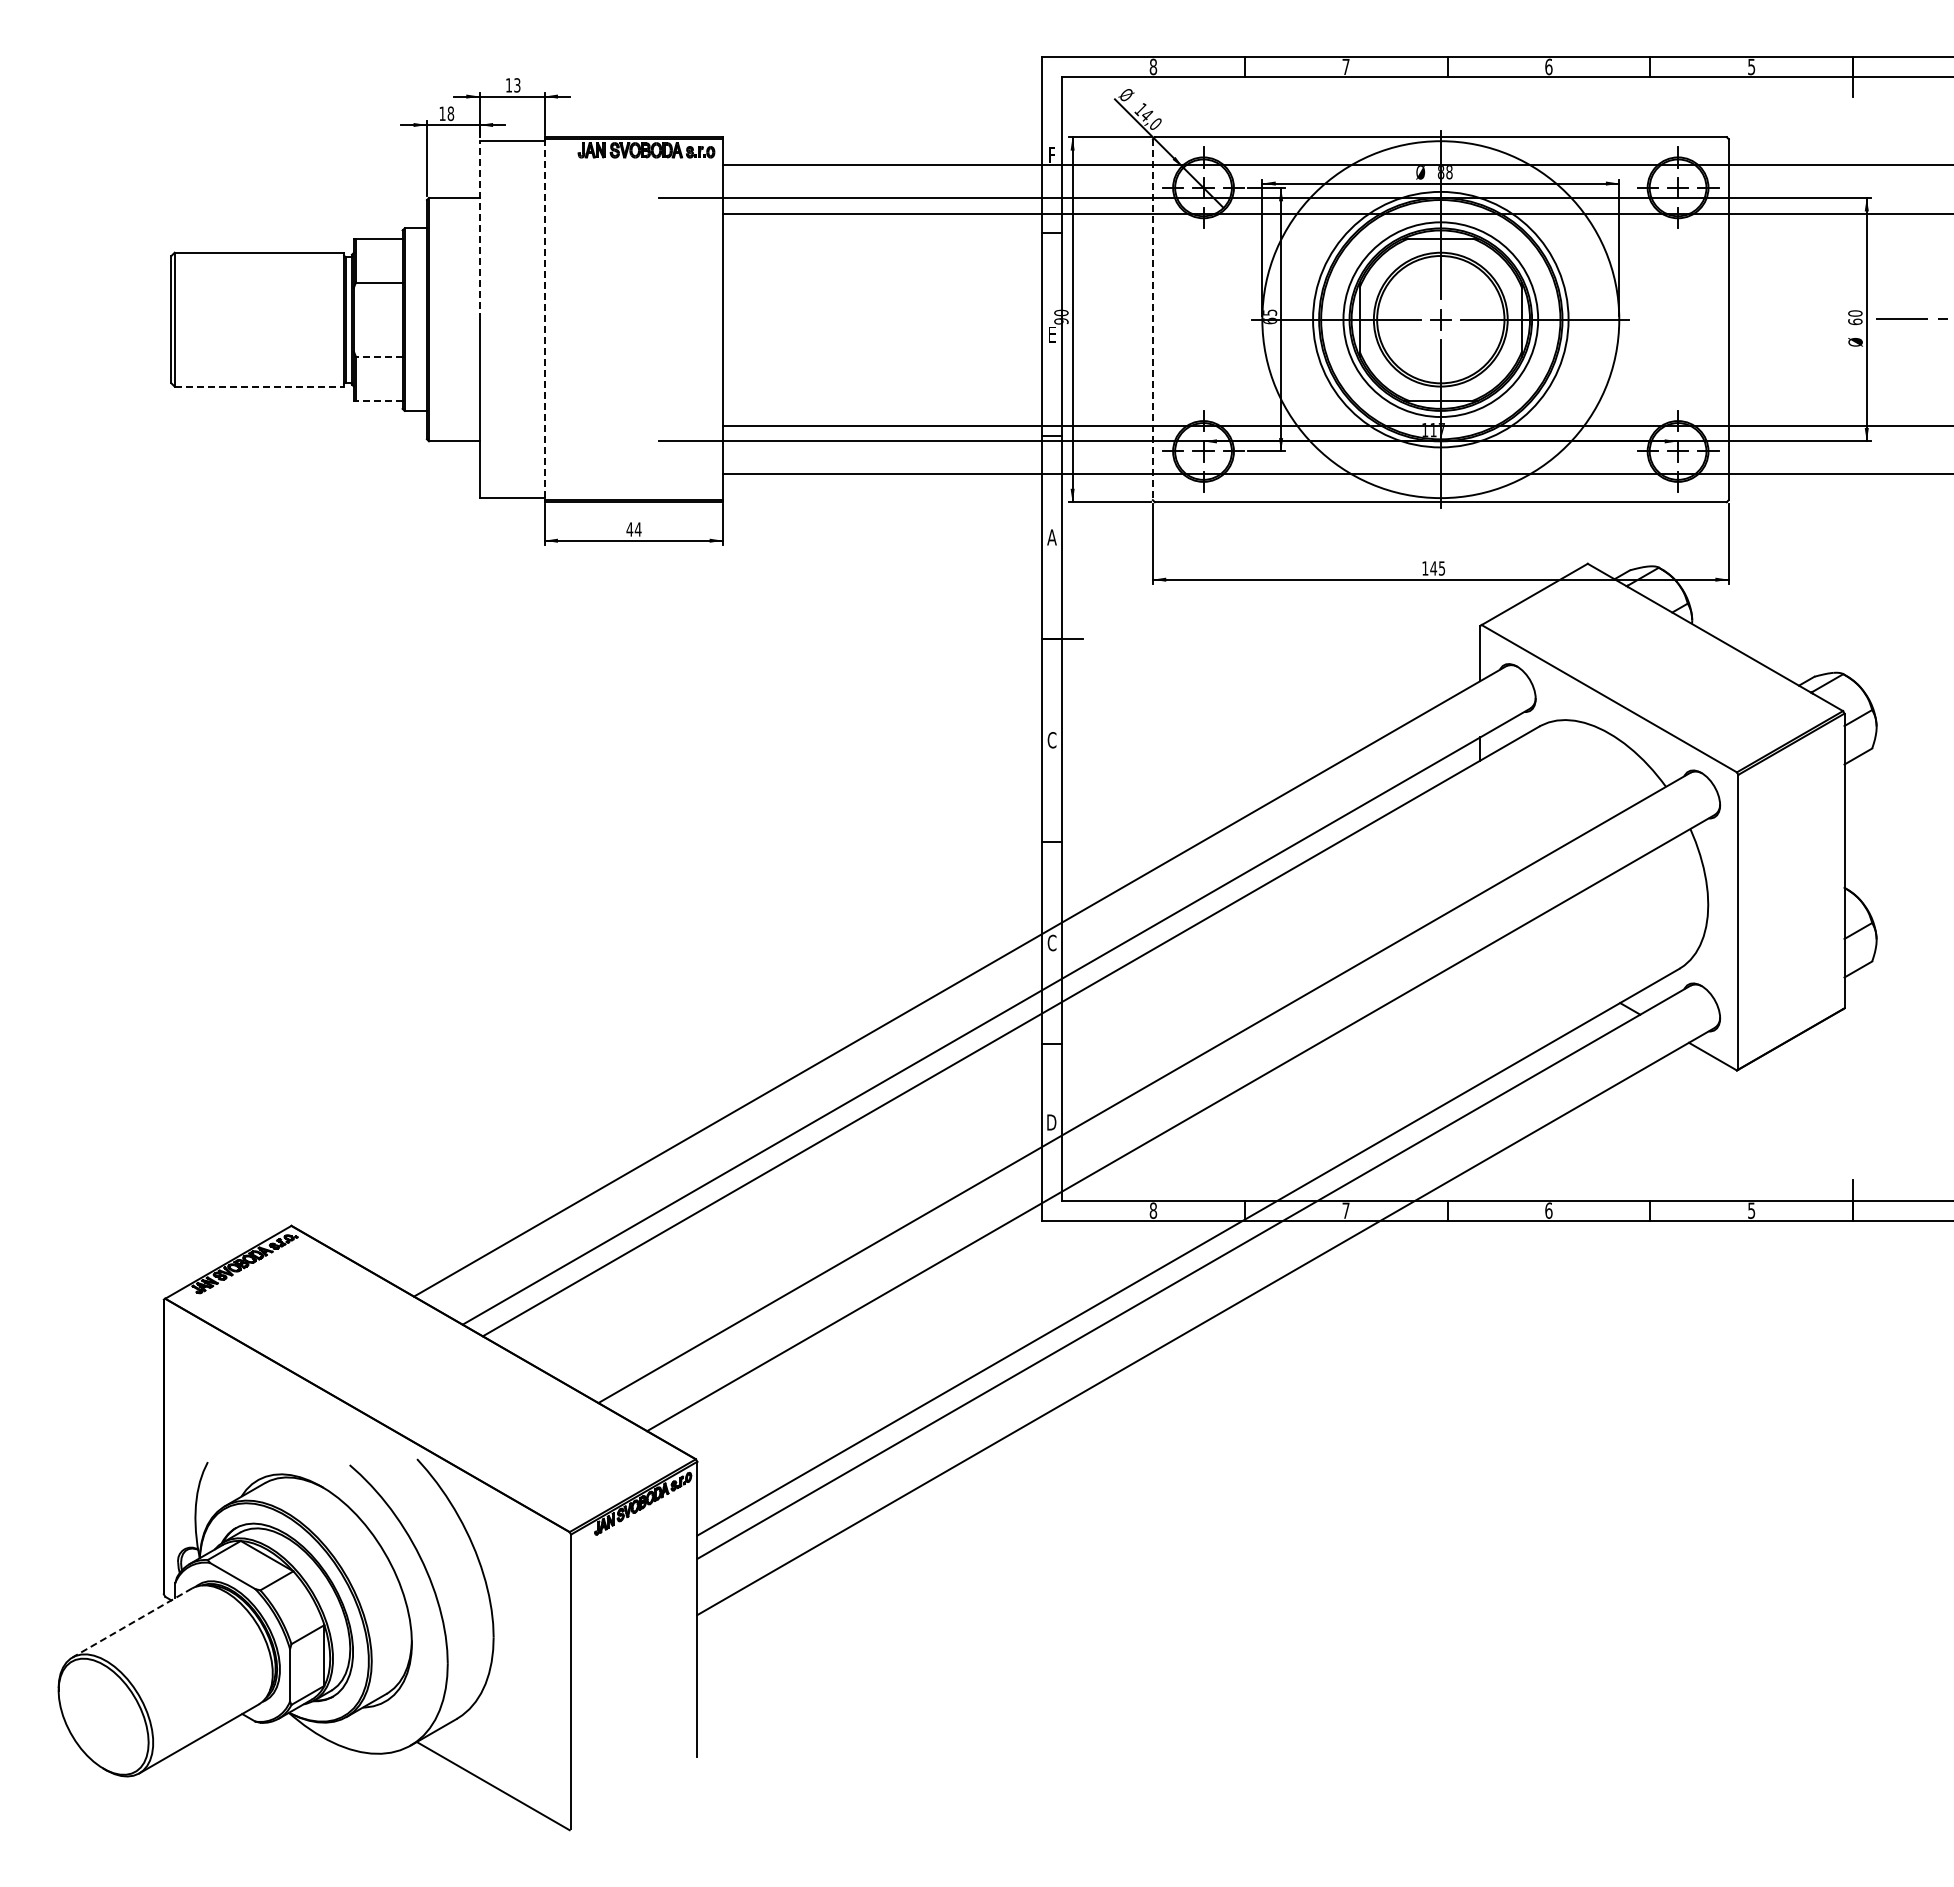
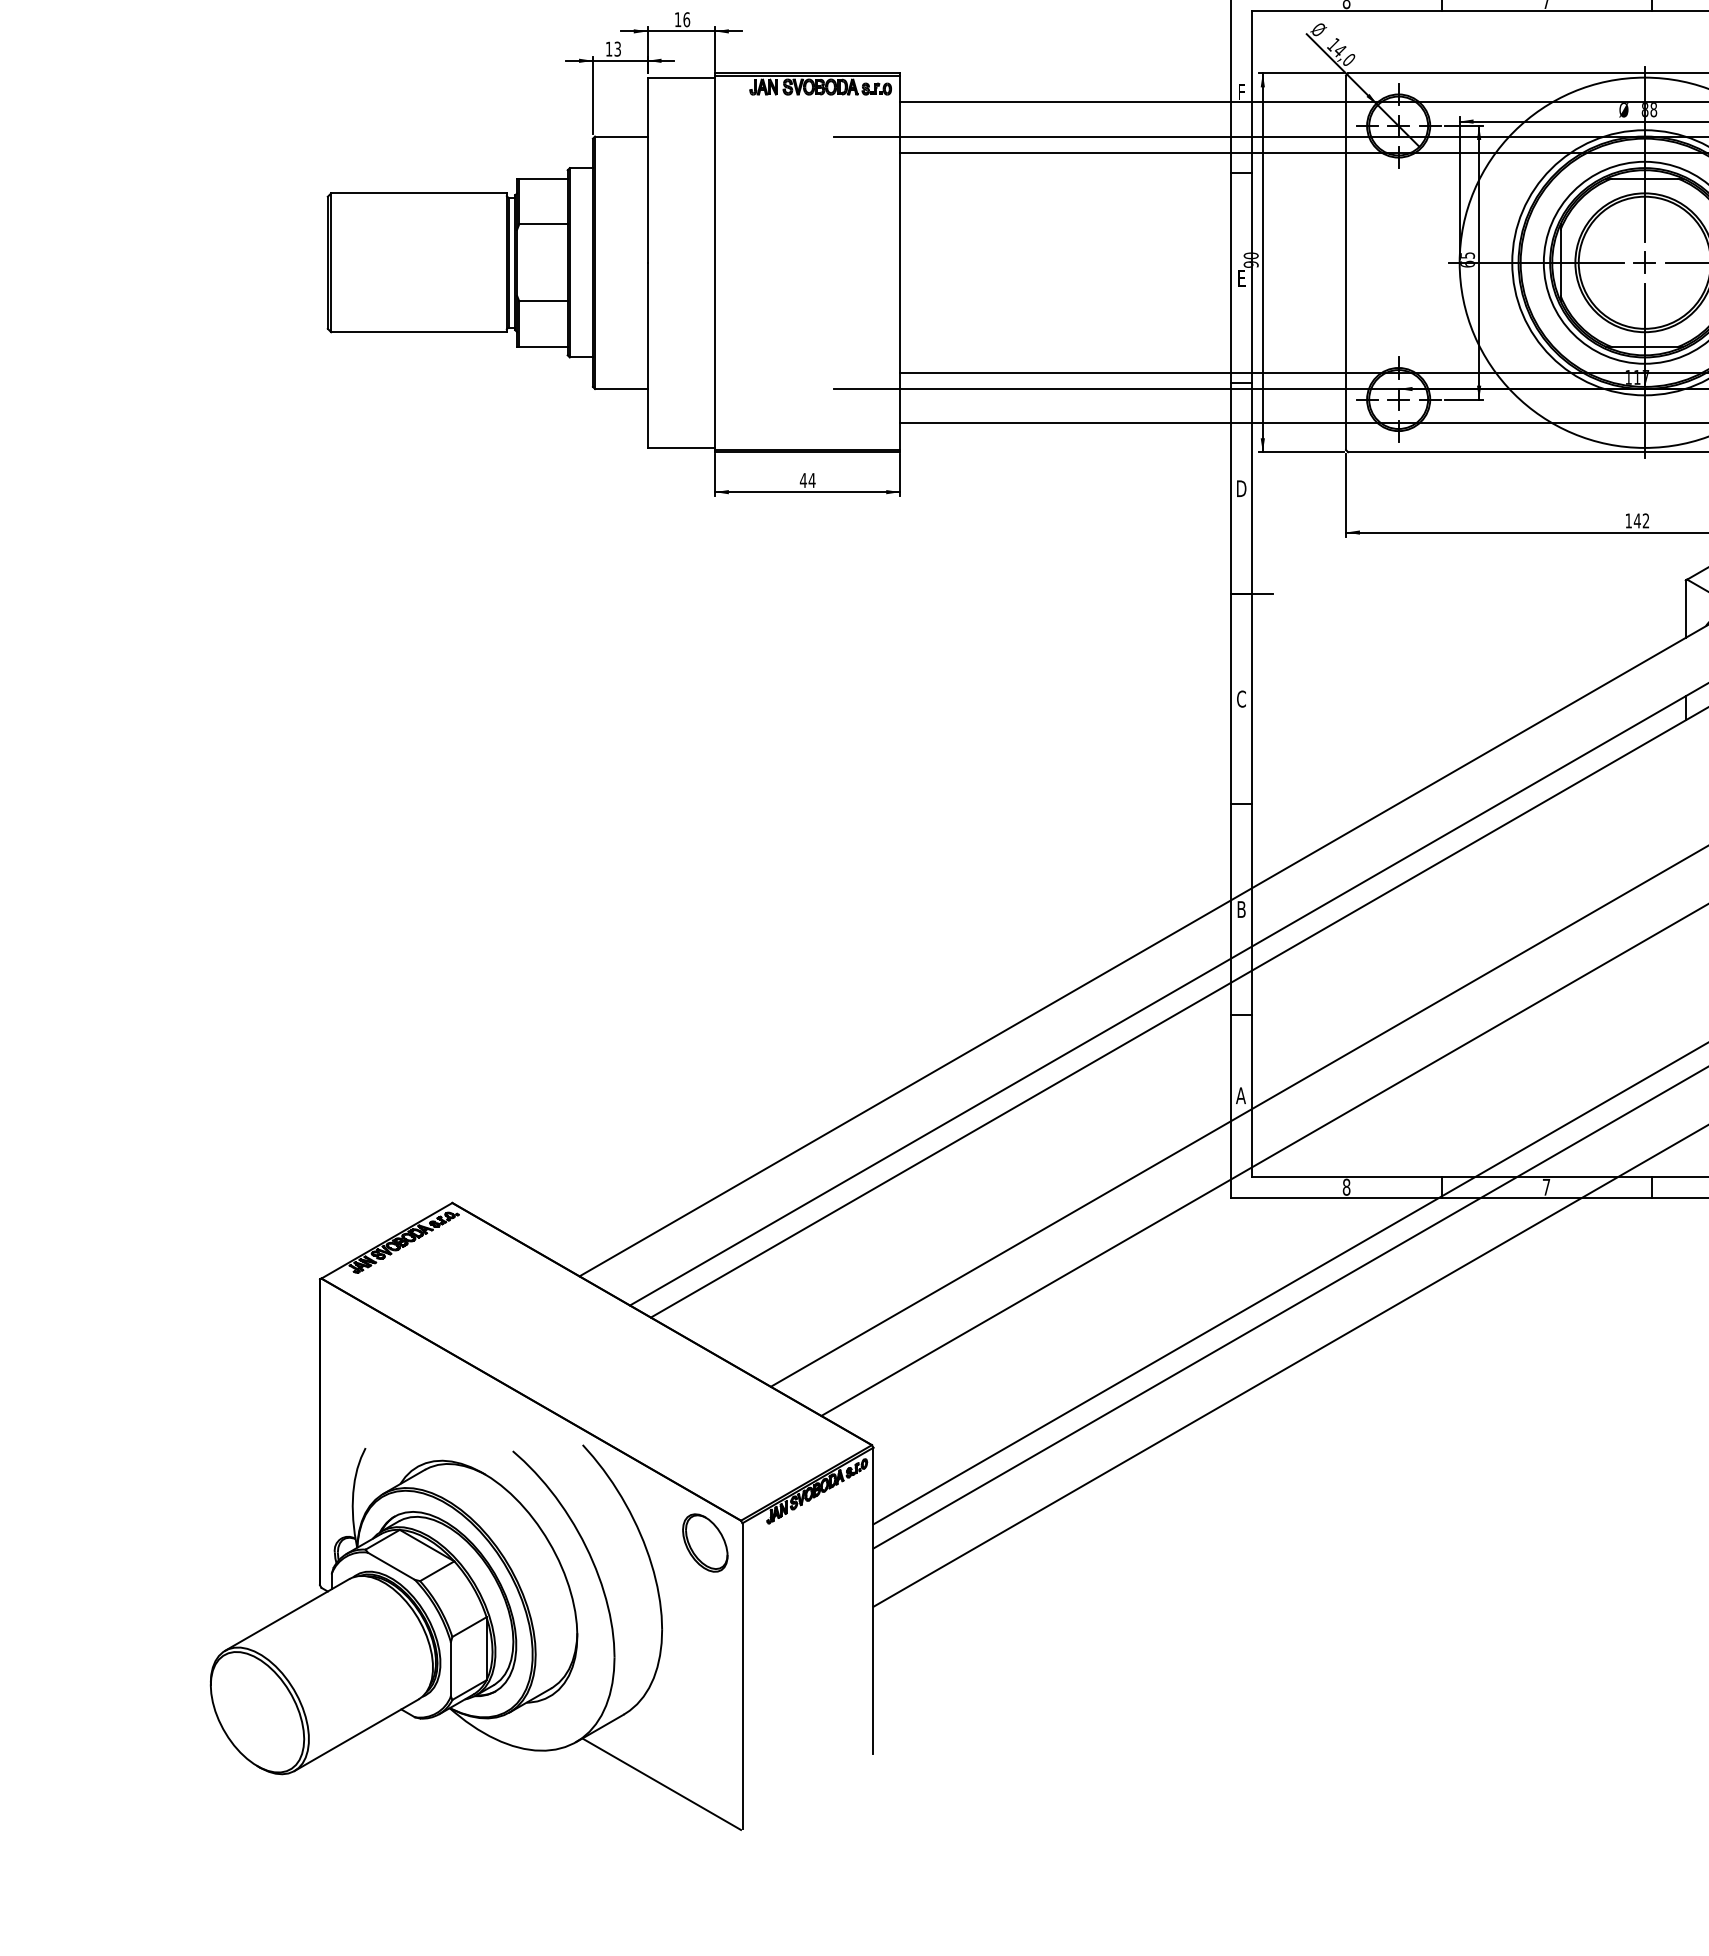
text: (517, 85) -> (686, 19), 13 -> 16
text: (450, 113) -> (617, 48), 18 -> 13
line: (479, 229) -> (647, 169), dashed -> solid
line: (544, 320) -> (714, 263), dashed -> solid
line: (1152, 320) -> (1345, 263), dashed -> solid
line: (378, 356) -> (542, 301), dashed -> solid
line: (259, 386) -> (419, 332), dashed -> solid
line: (378, 400) -> (542, 346), dashed -> solid
text: (1051, 537) -> (1240, 488), A -> D
text: (1442, 568) -> (1646, 520), 145 -> 142
text: (1051, 942) -> (1240, 908), C -> B
text: (1051, 1122) -> (1240, 1095), D -> A
part: (534, 1553) -> (704, 1542), added
line: (131, 1623) -> (286, 1615), dashed -> solid

